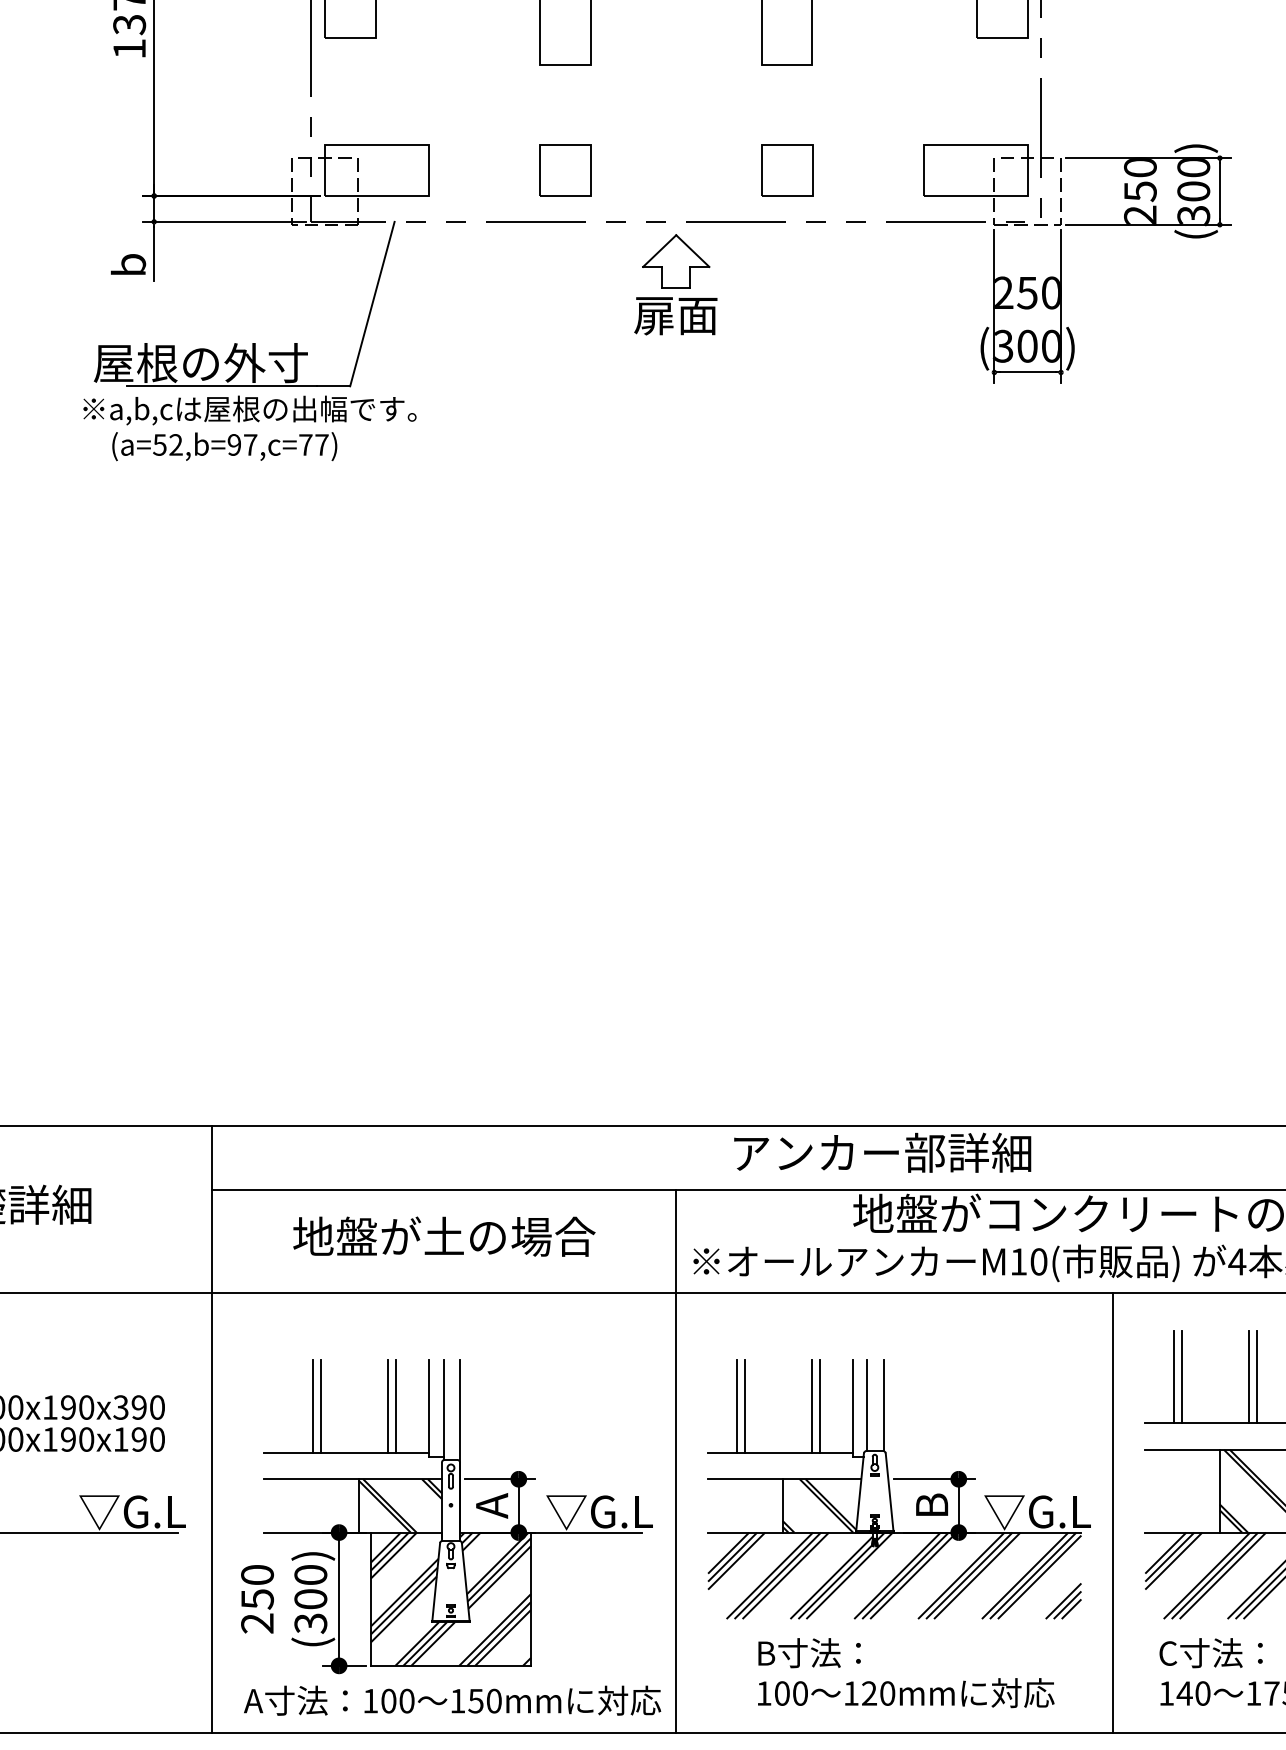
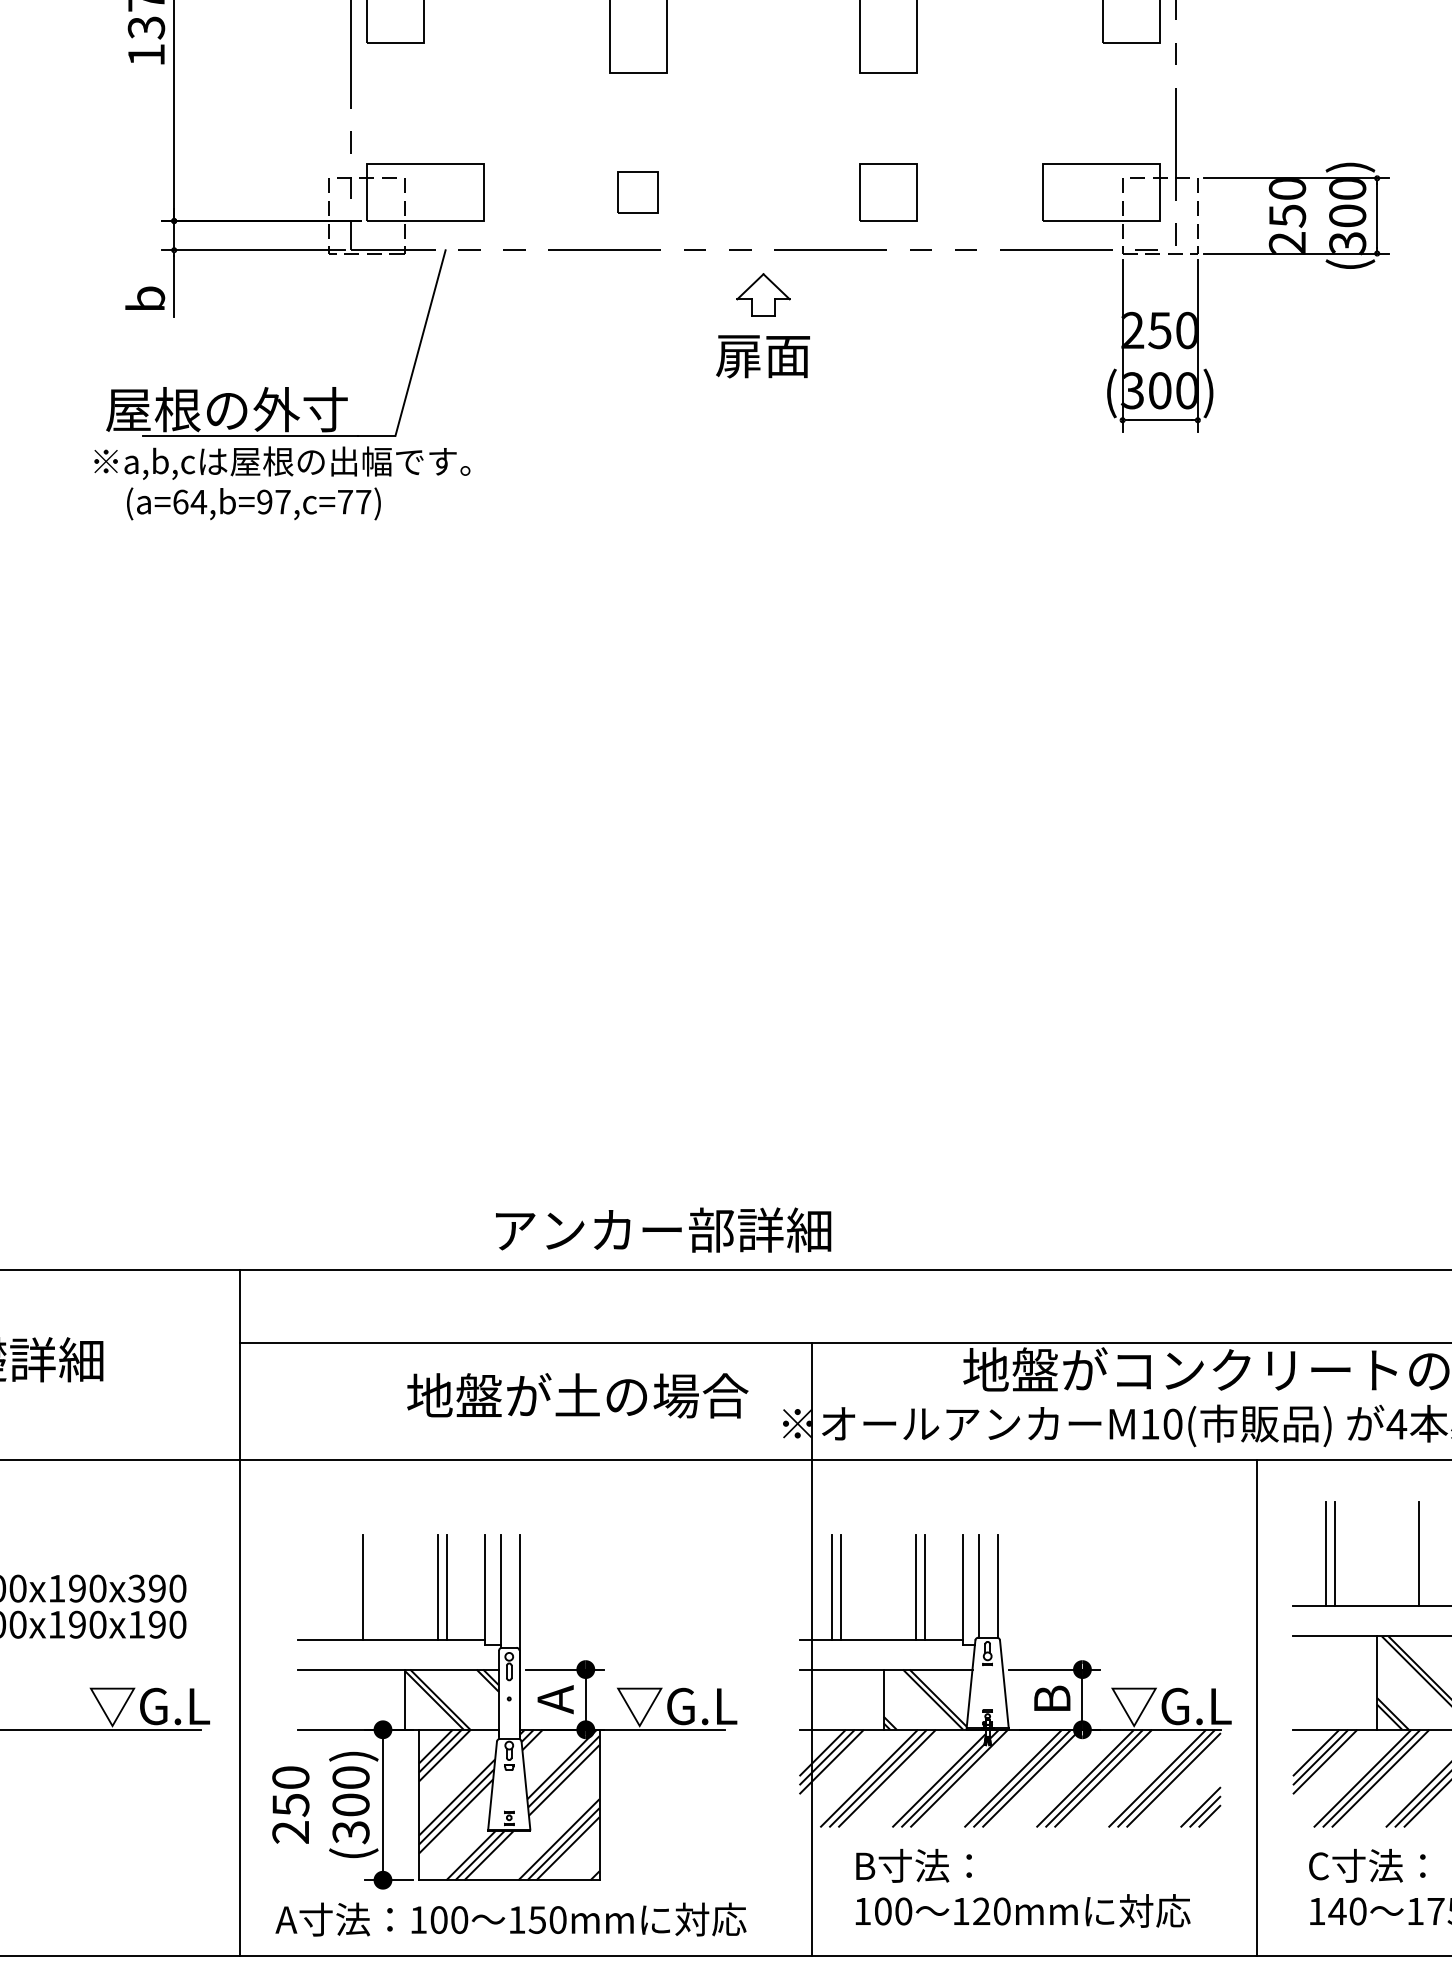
part: (565, 170) -> (638, 192), size x0.7
part: (676, 261) -> (763, 294), size x0.7
text: (167, 444) -> (189, 501), (a=52,b=97,c=77) -> (a=64,b=97,c=77)
text: (882, 1152) -> (663, 1229), moved
text: (444, 1236) -> (577, 1395), moved
line: (1248, 1376) -> (1409, 1553), removed
line: (313, 1406) -> (353, 1587), removed
line: (676, 1461) -> (811, 1649), moved

